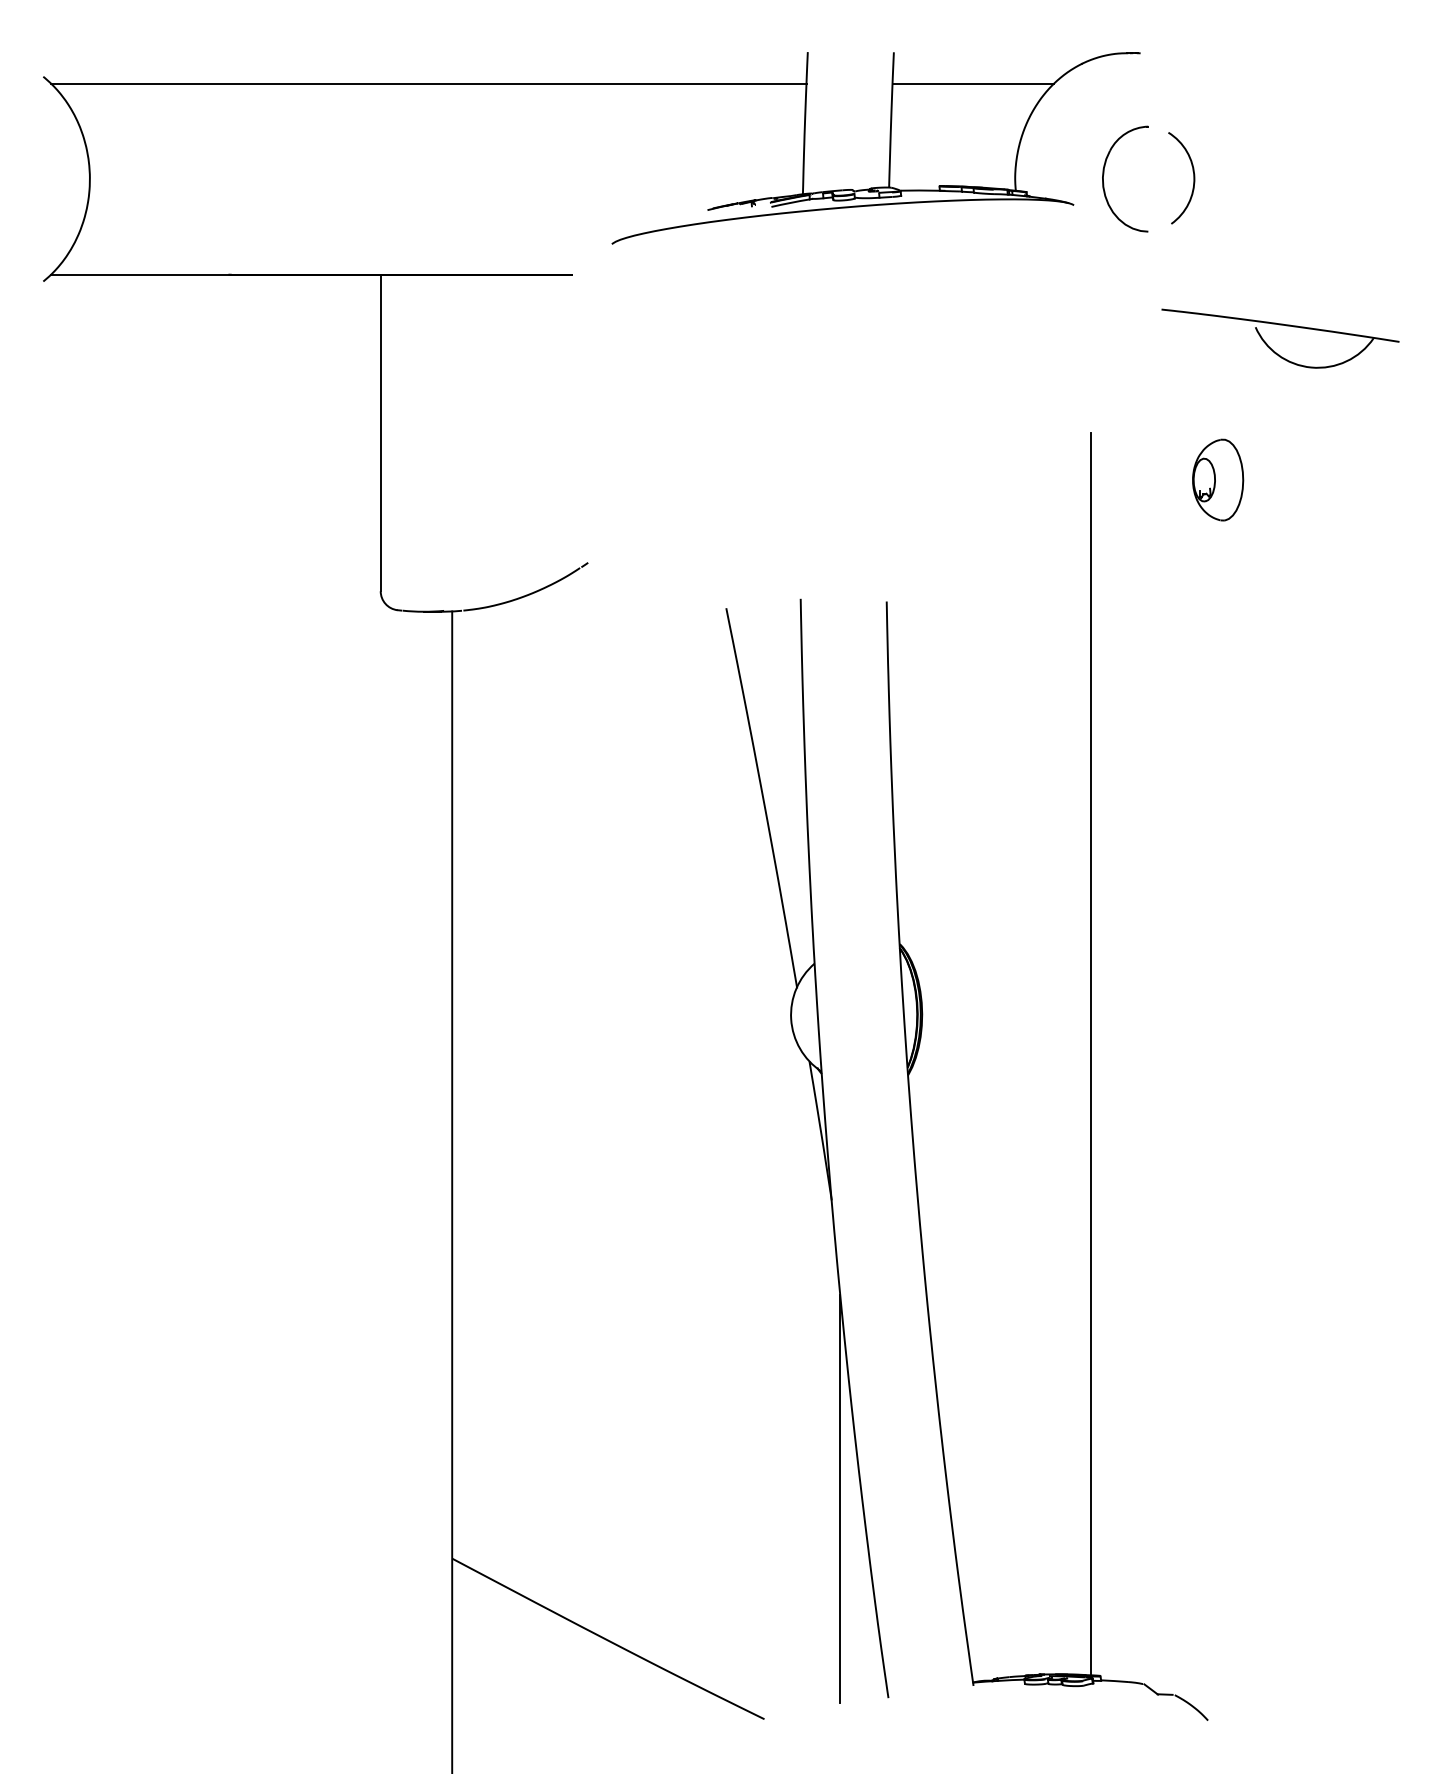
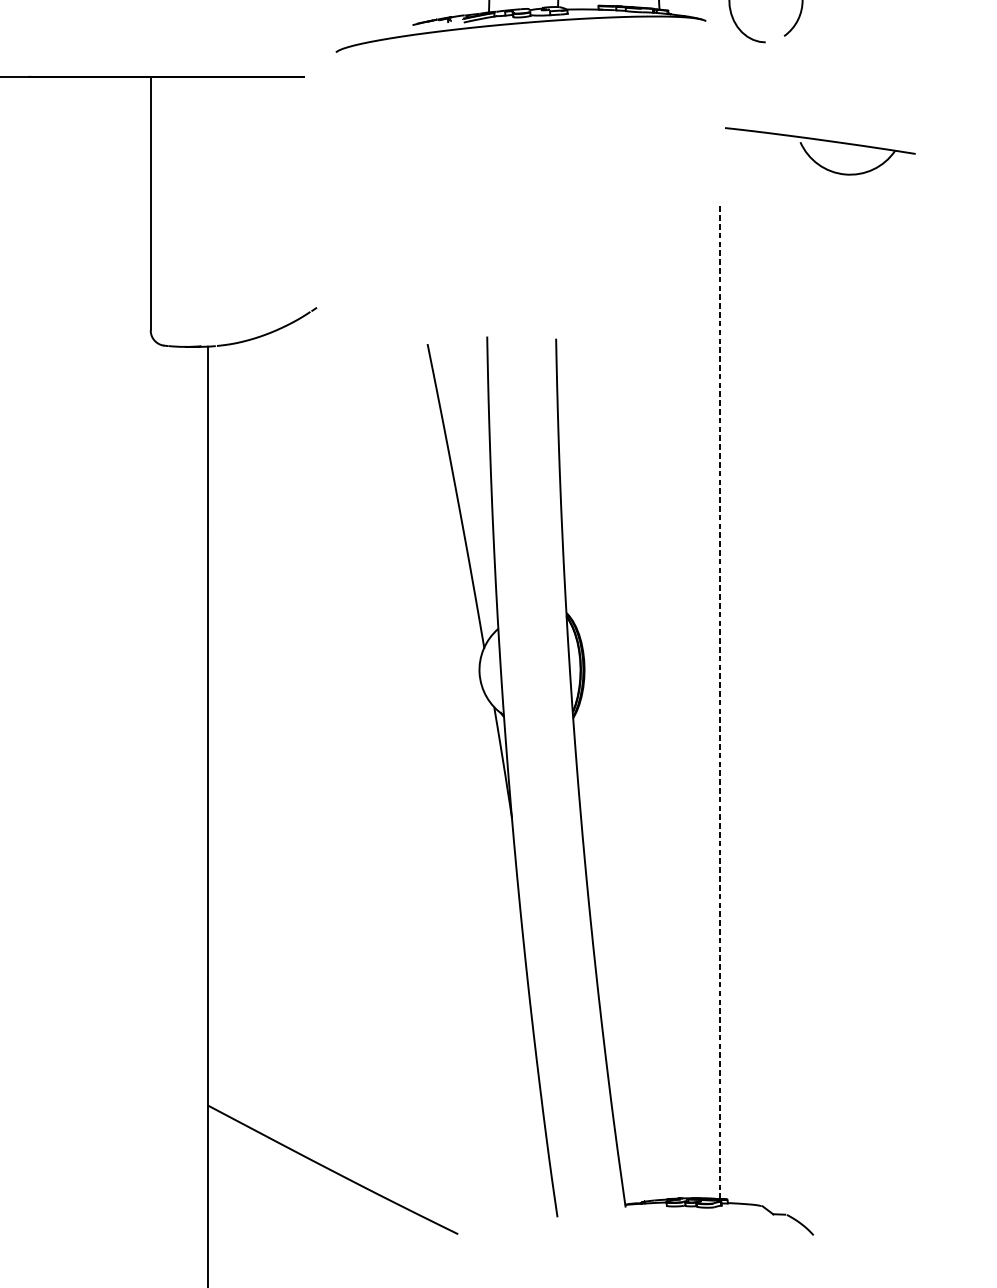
part: (1280, 325) -> (820, 140), moved
part: (1218, 479) -> (821, 240), removed
line: (1090, 1053) -> (719, 700), solid -> dashed
line: (840, 1498) -> (519, 1057), removed

